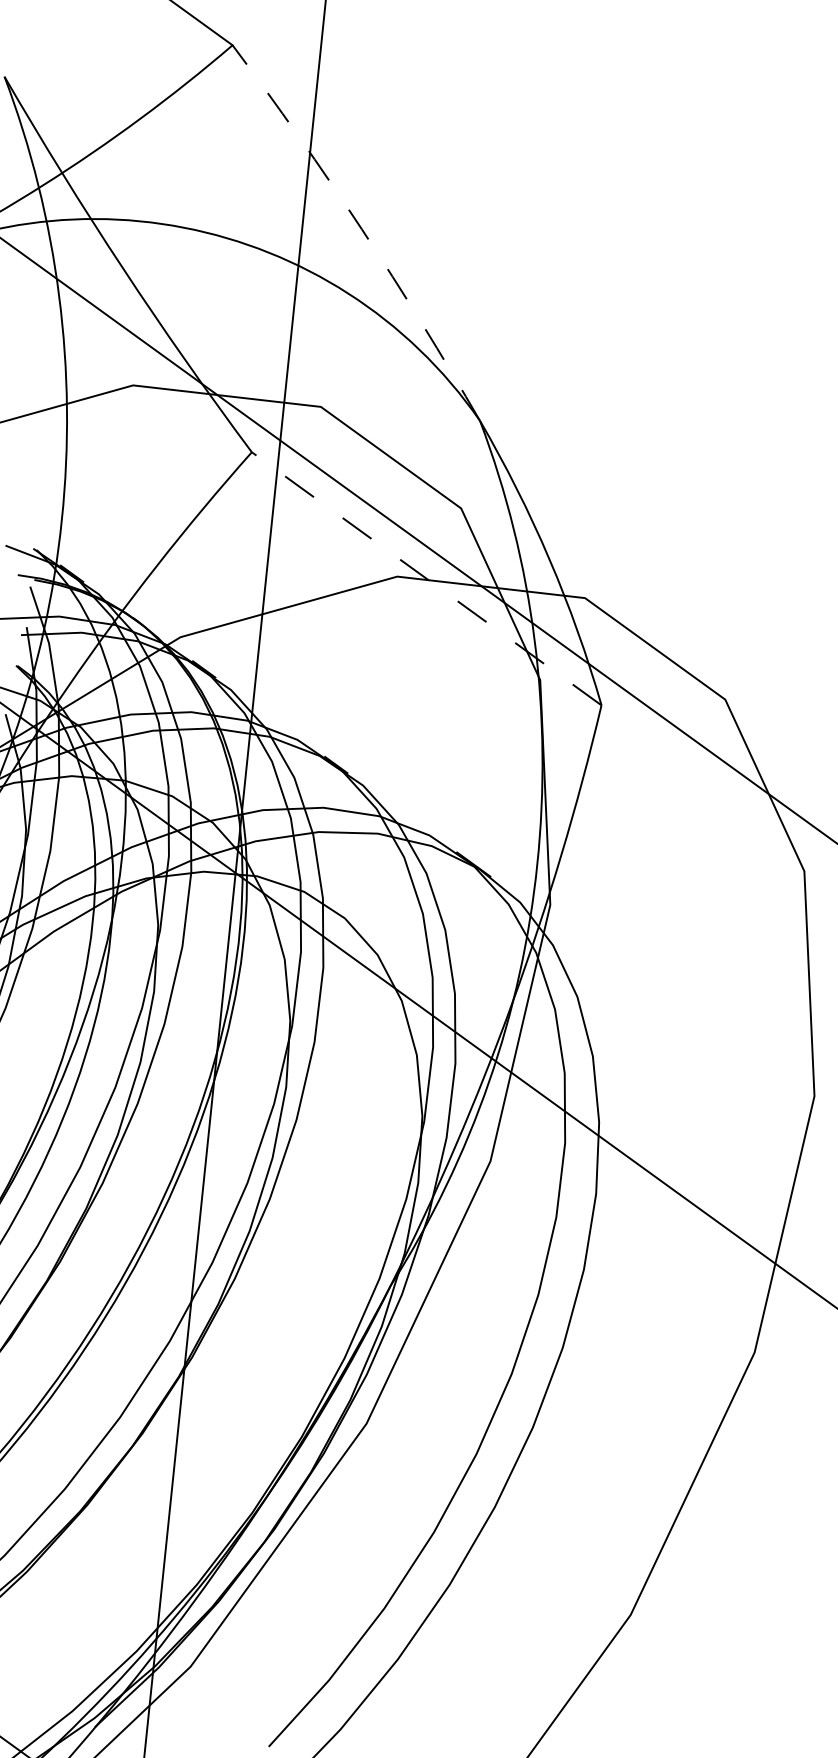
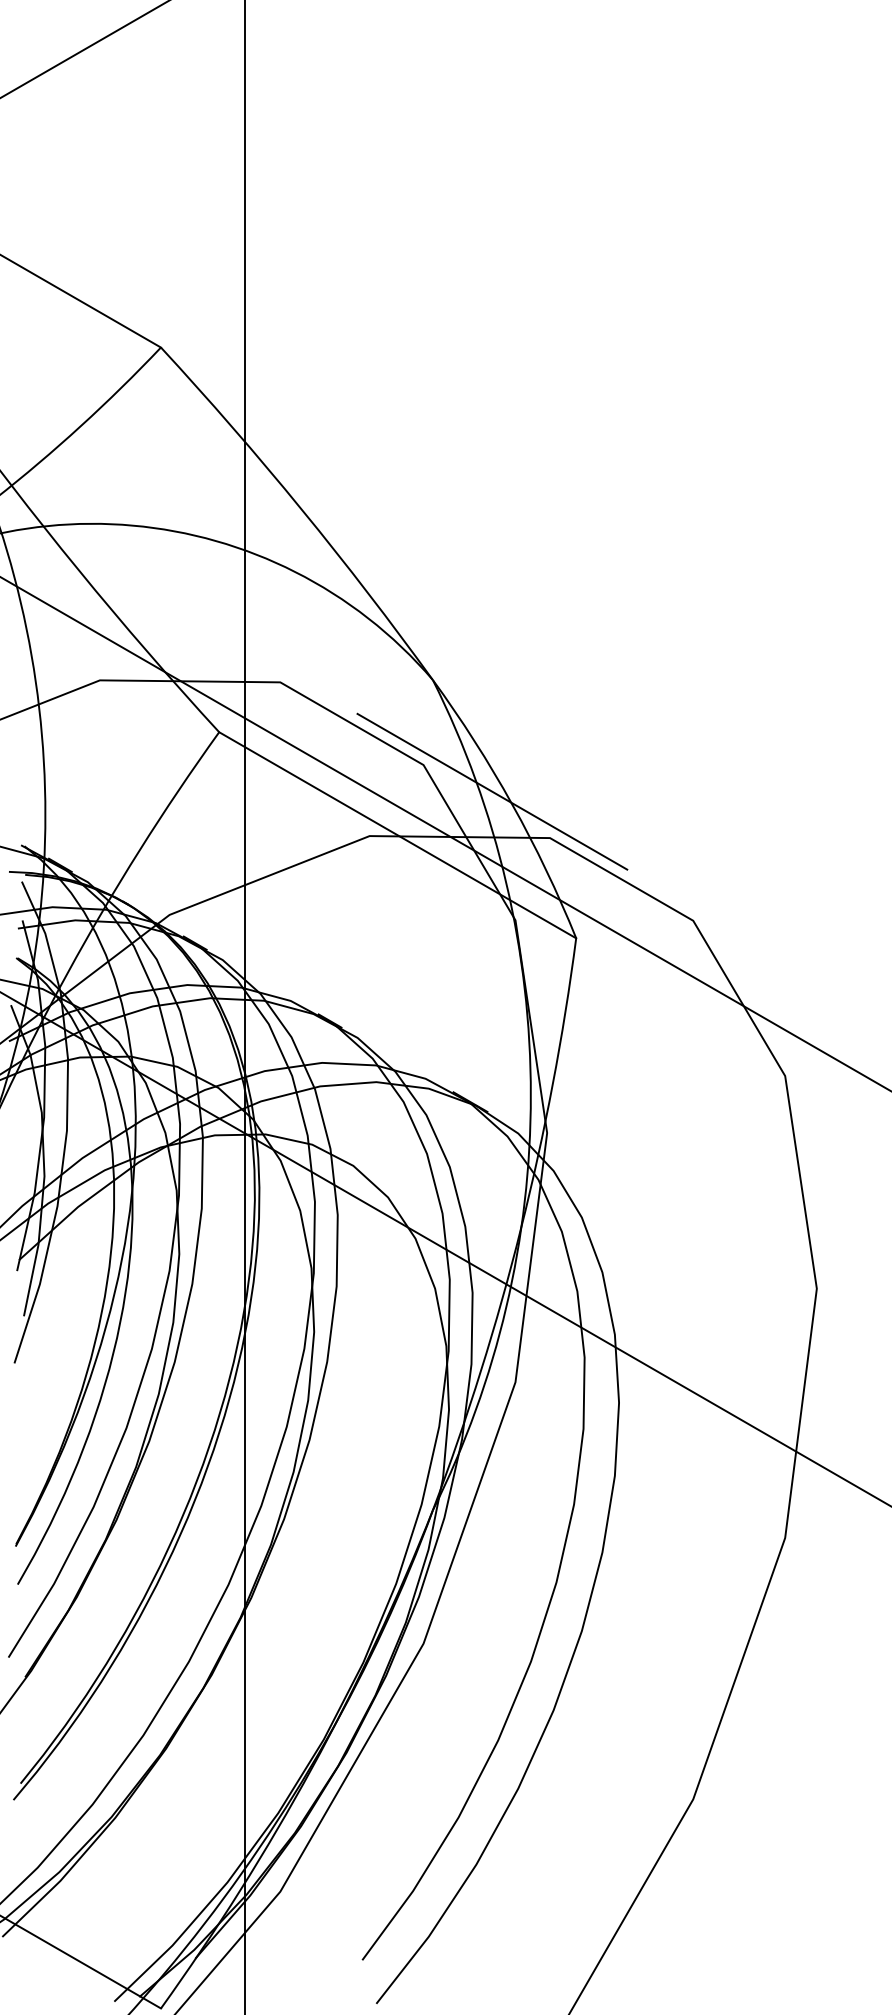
arc: (361, 229) -> (301, 509), dashed -> solid
line: (530, 543) -> (492, 791), added
line: (426, 579) -> (397, 835), dashed -> solid

